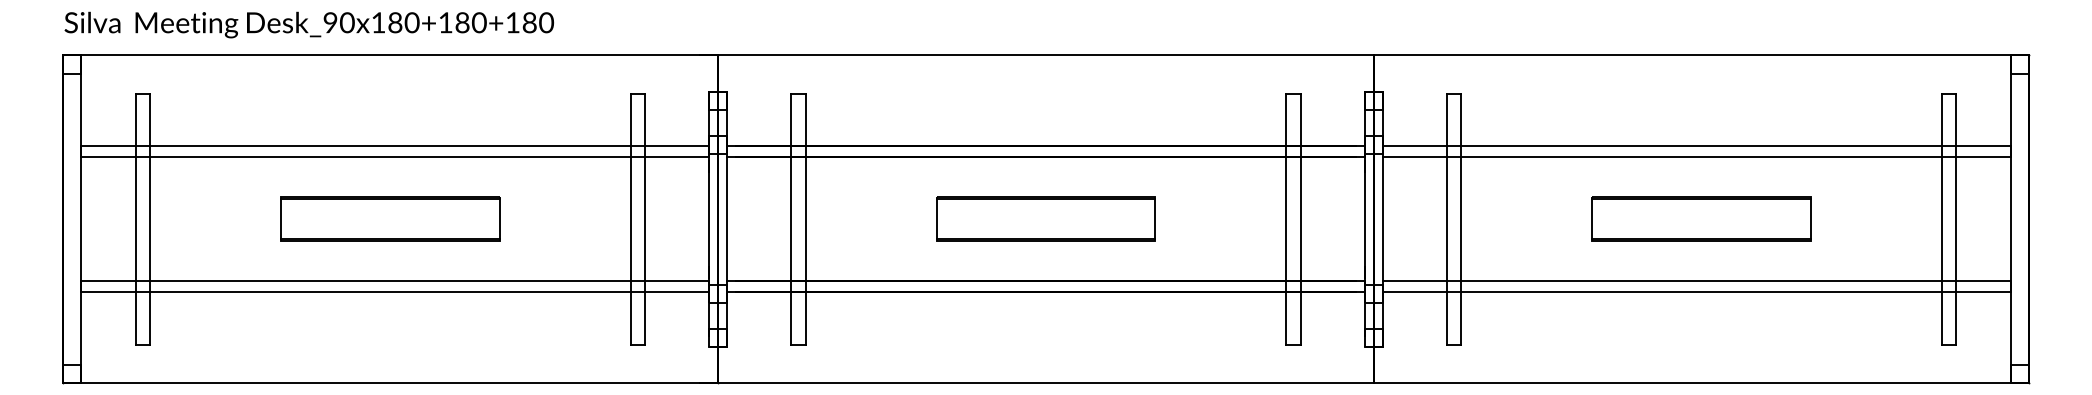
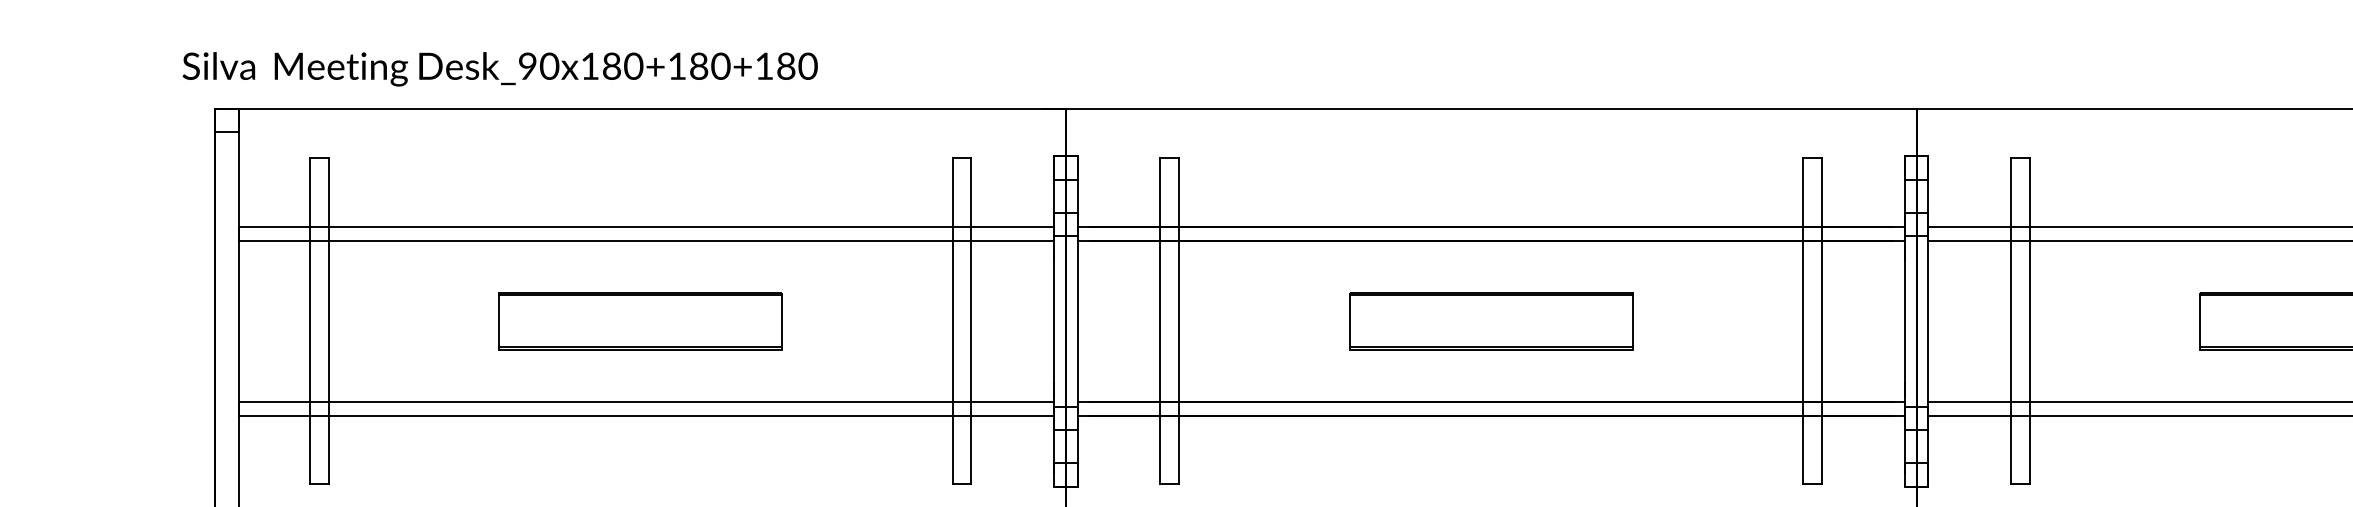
text: (308, 24) -> (499, 68), moved

